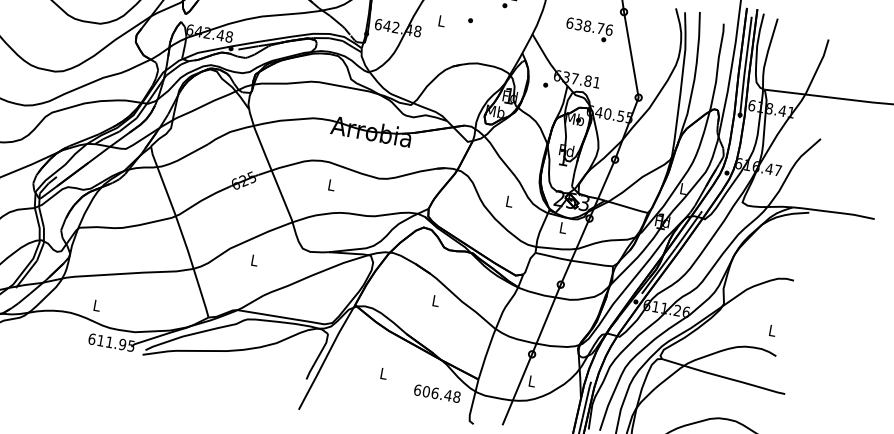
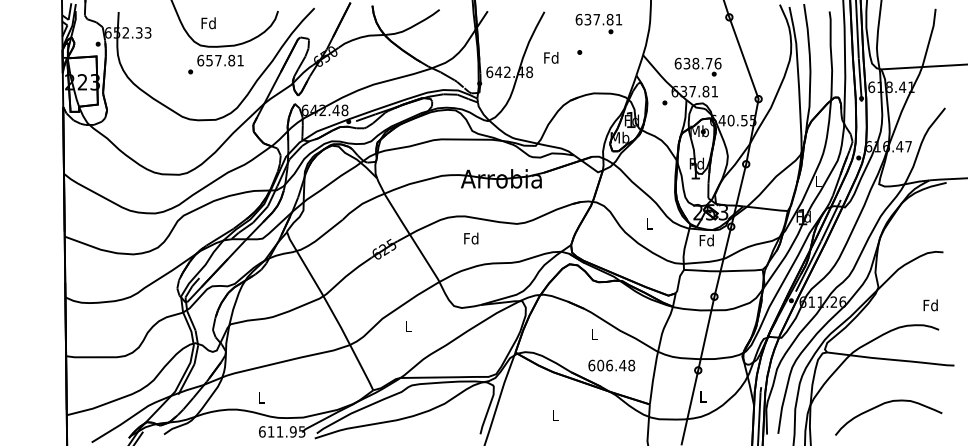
text: (441, 20) -> (551, 57), L -> Fd
text: (588, 29) -> (697, 66), moved
text: (331, 185) -> (471, 238), L -> Fd
text: (562, 227) -> (706, 240), L -> Fd
text: (772, 330) -> (930, 305), L -> Fd
text: (437, 393) -> (611, 365), moved

